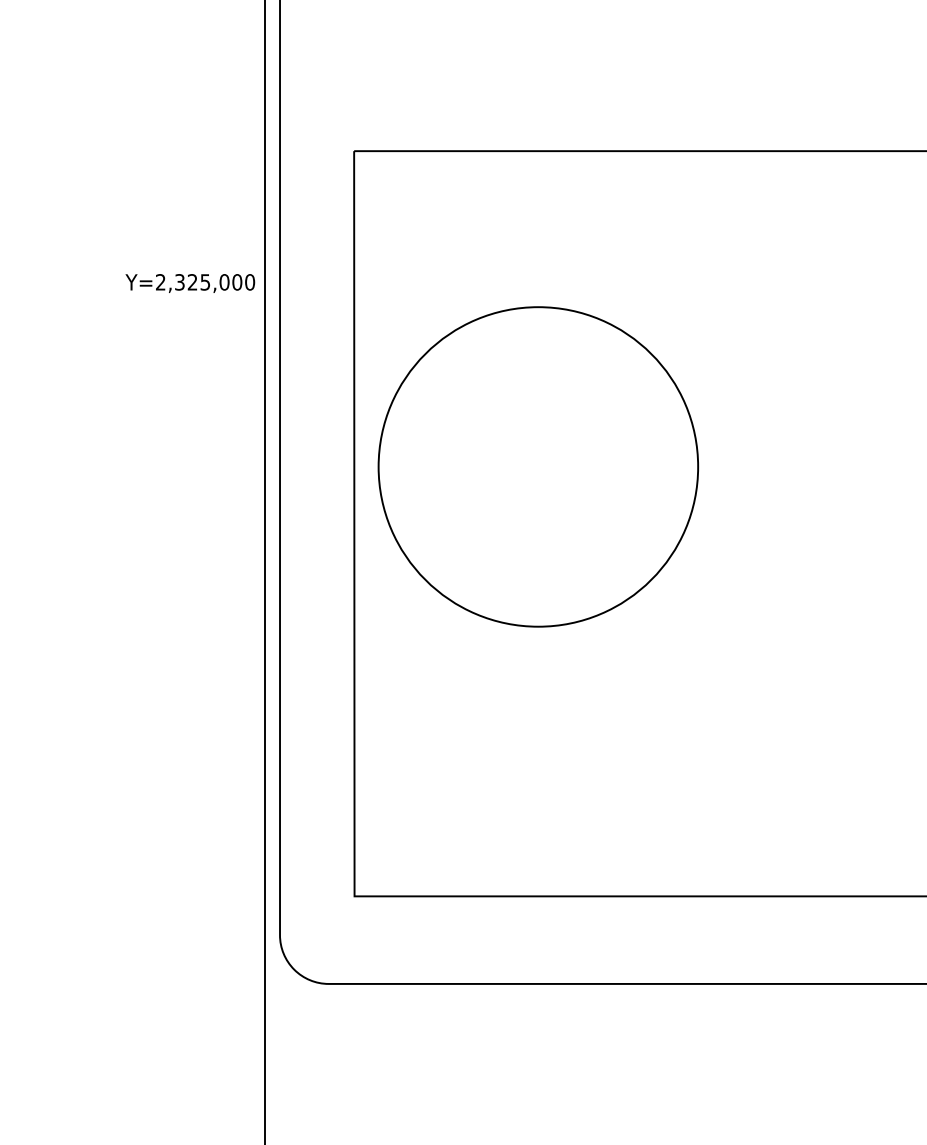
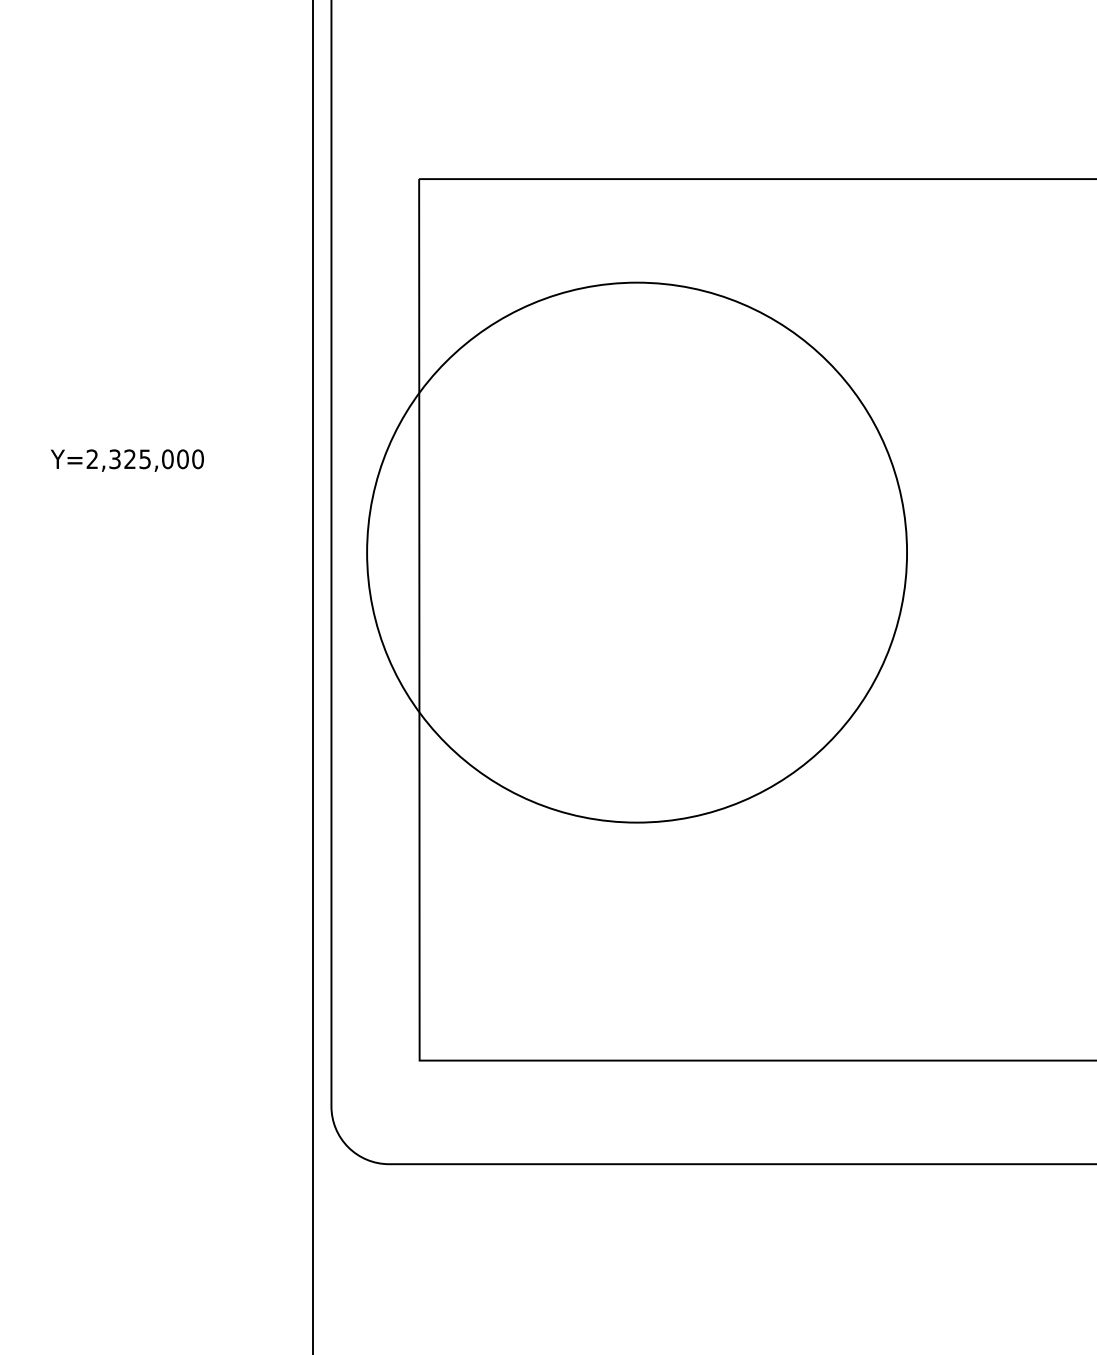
text: (190, 283) -> (127, 460), moved
circle: (538, 466) -> (637, 552), size x1.43

